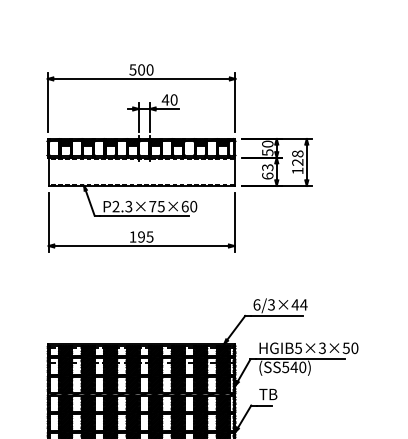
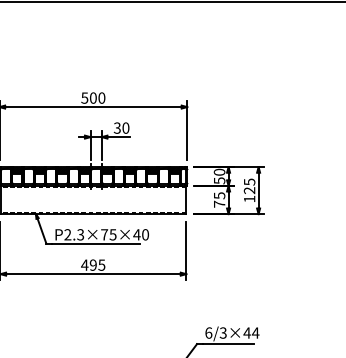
text: (165, 99) -> (117, 127), 40 -> 30
text: (297, 153) -> (249, 181), 128 -> 125
text: (267, 171) -> (219, 199), 63 -> 75
text: (184, 206) -> (136, 234), P2.3×75×60 -> P2.3×75×40
text: (132, 236) -> (84, 264), 195 -> 495

